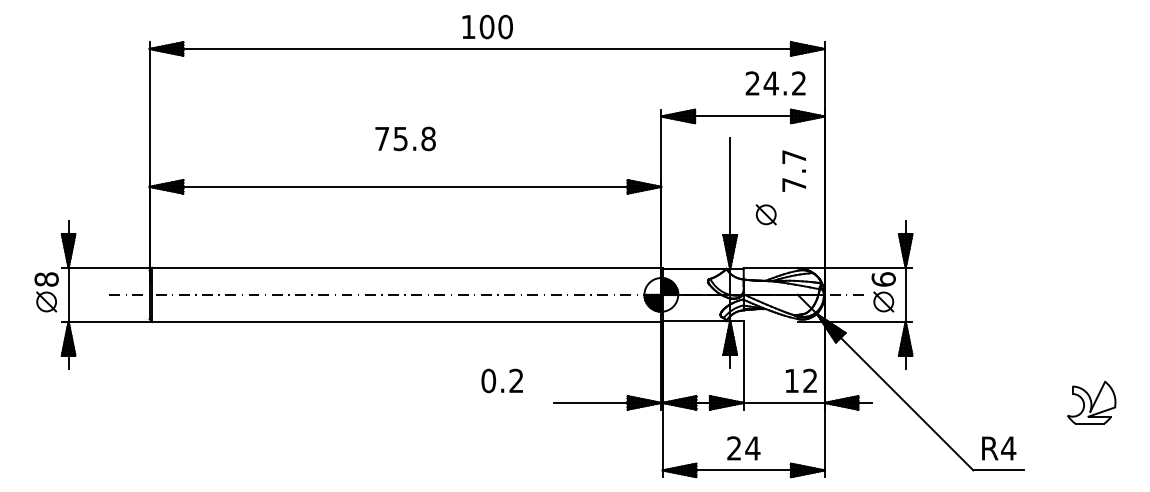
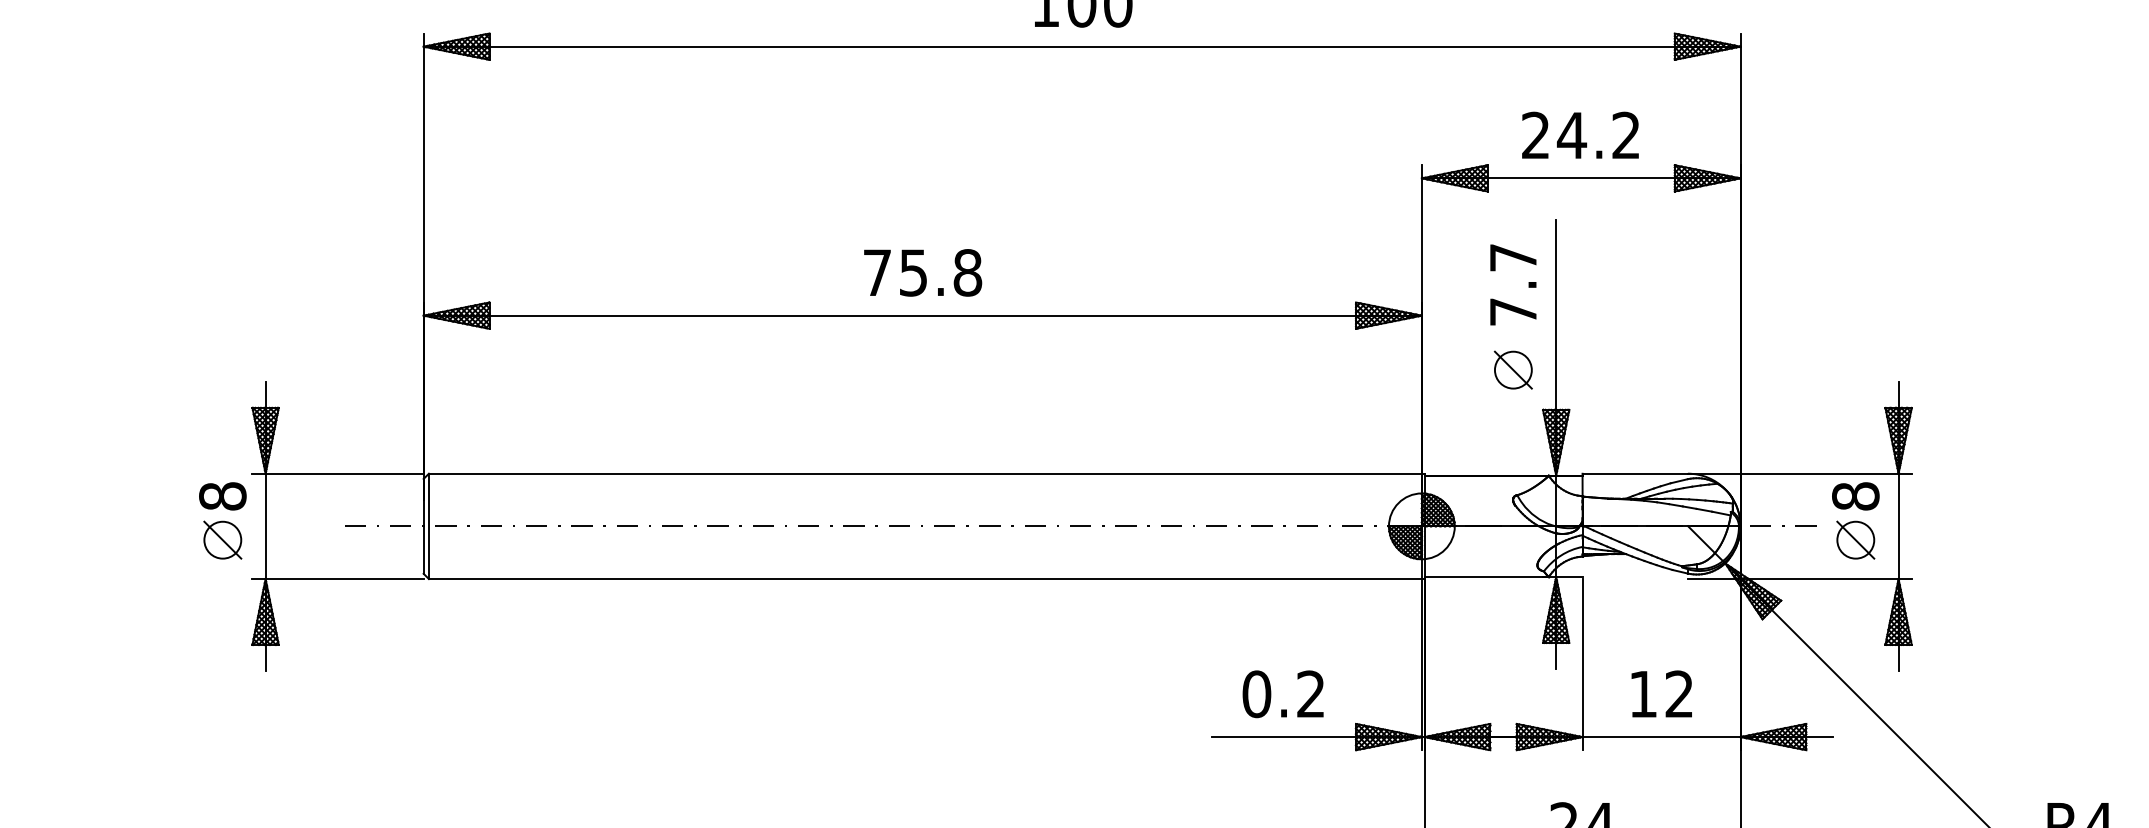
text: (775, 83) -> (1580, 135), moved
text: (405, 138) -> (922, 272), moved
text: (793, 170) -> (1511, 283), moved
part: (765, 214) -> (1511, 369), moved
text: (883, 279) -> (1855, 496), 6 -> 8
text: (501, 380) -> (1281, 693), moved
text: (800, 380) -> (1660, 693), moved

